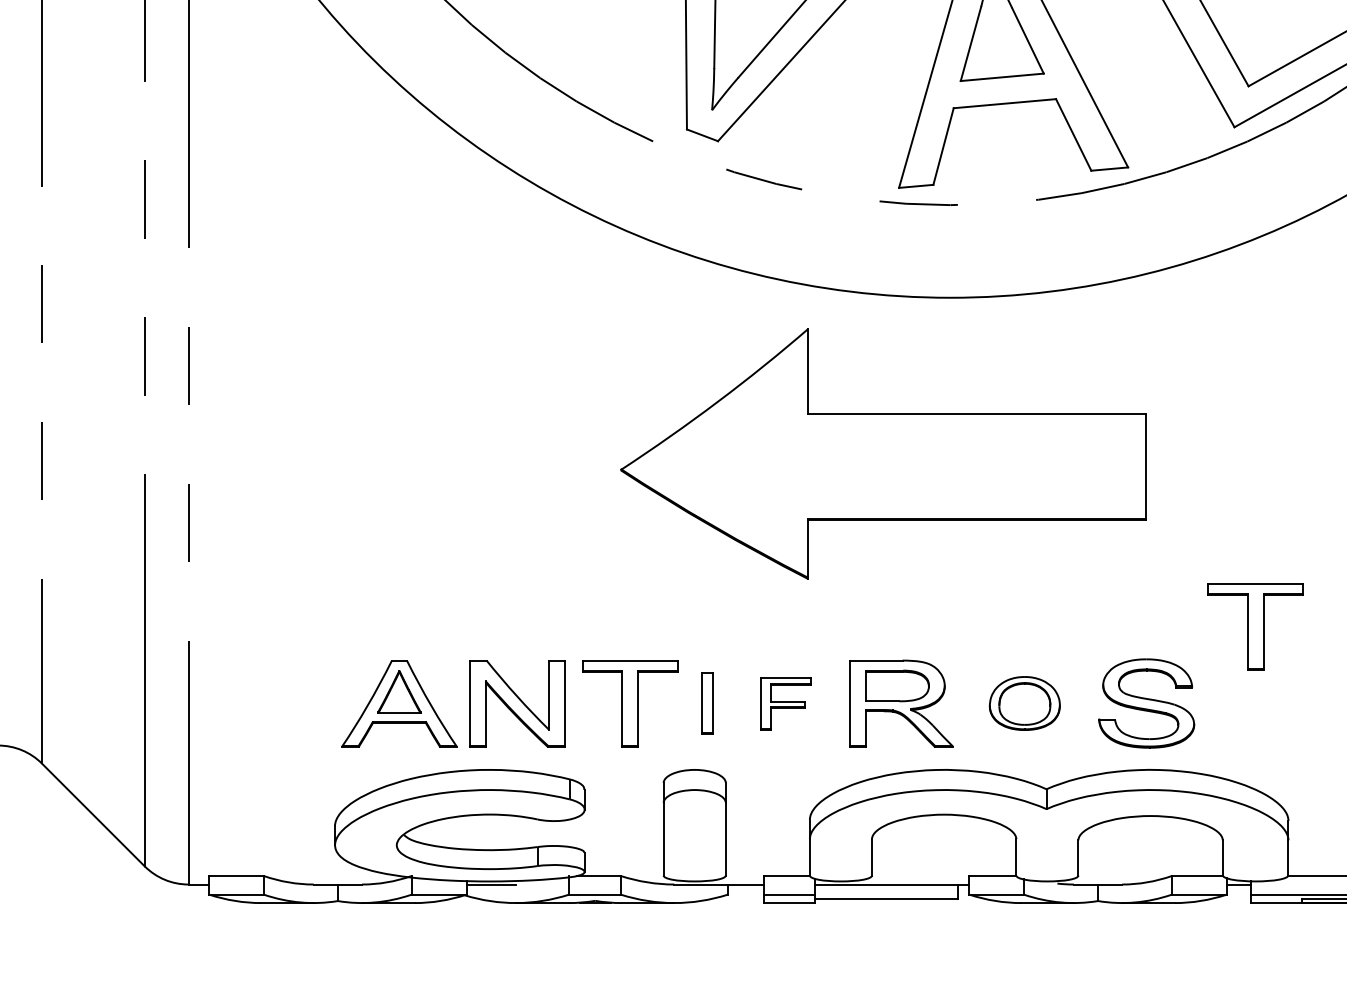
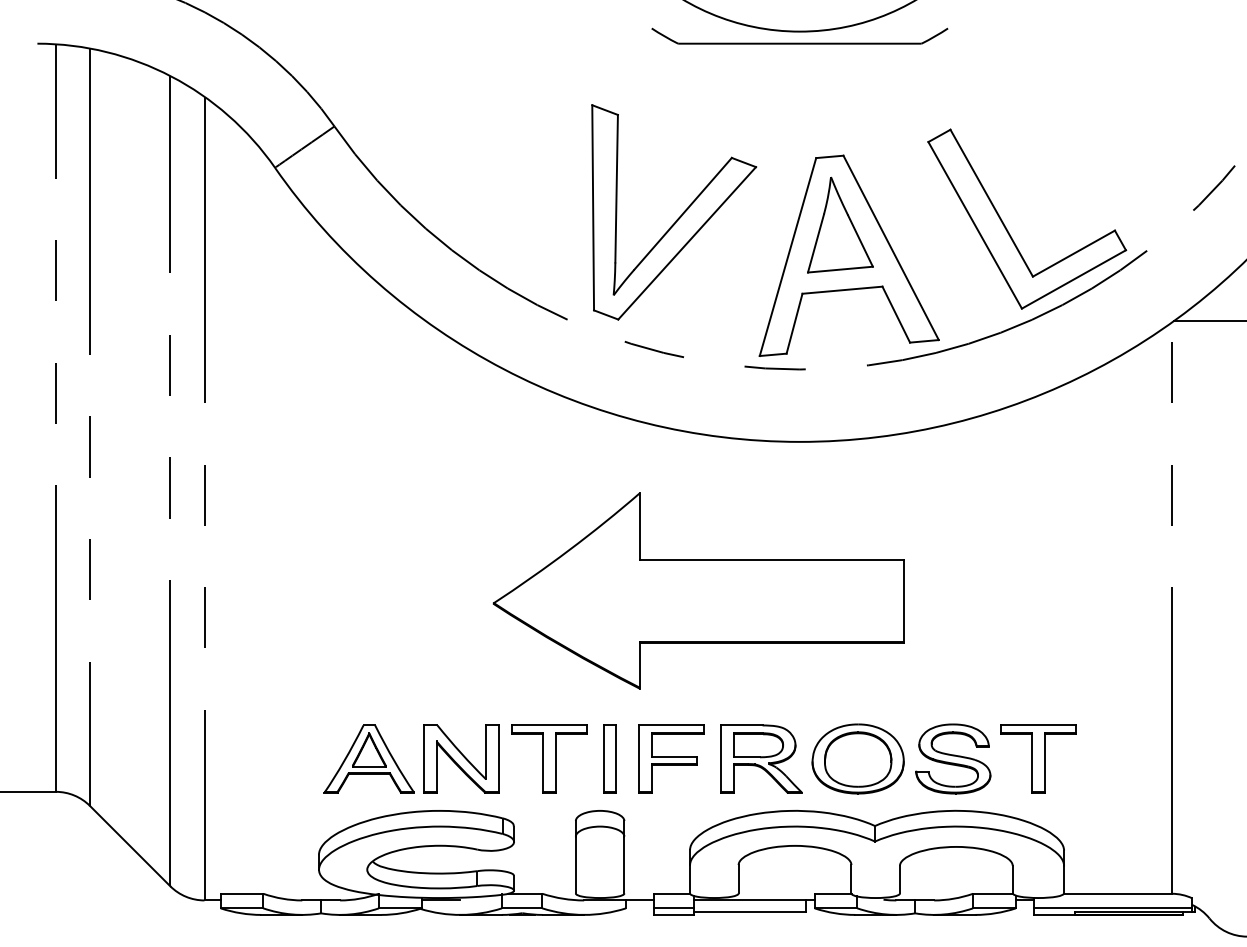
part: (883, 453) -> (698, 590), moved
part: (1255, 626) -> (1038, 758), moved
part: (706, 702) -> (609, 758), size x1.43
part: (786, 702) -> (671, 758), size x1.67
part: (1024, 702) -> (857, 758), size x1.67

